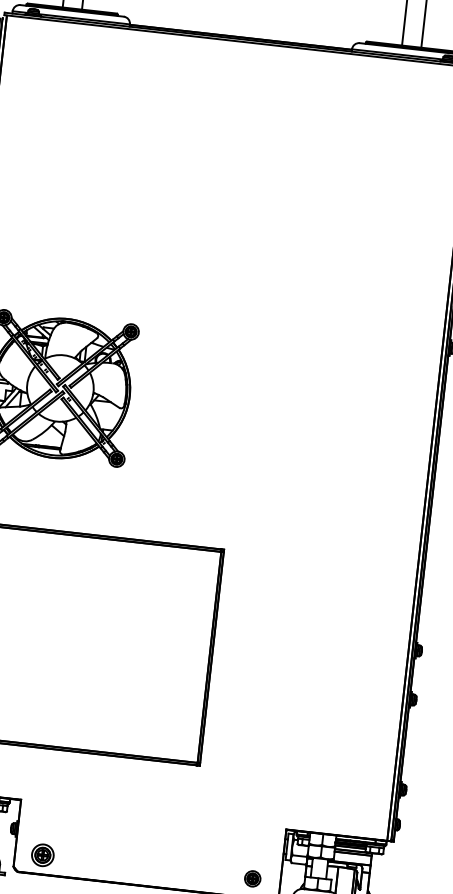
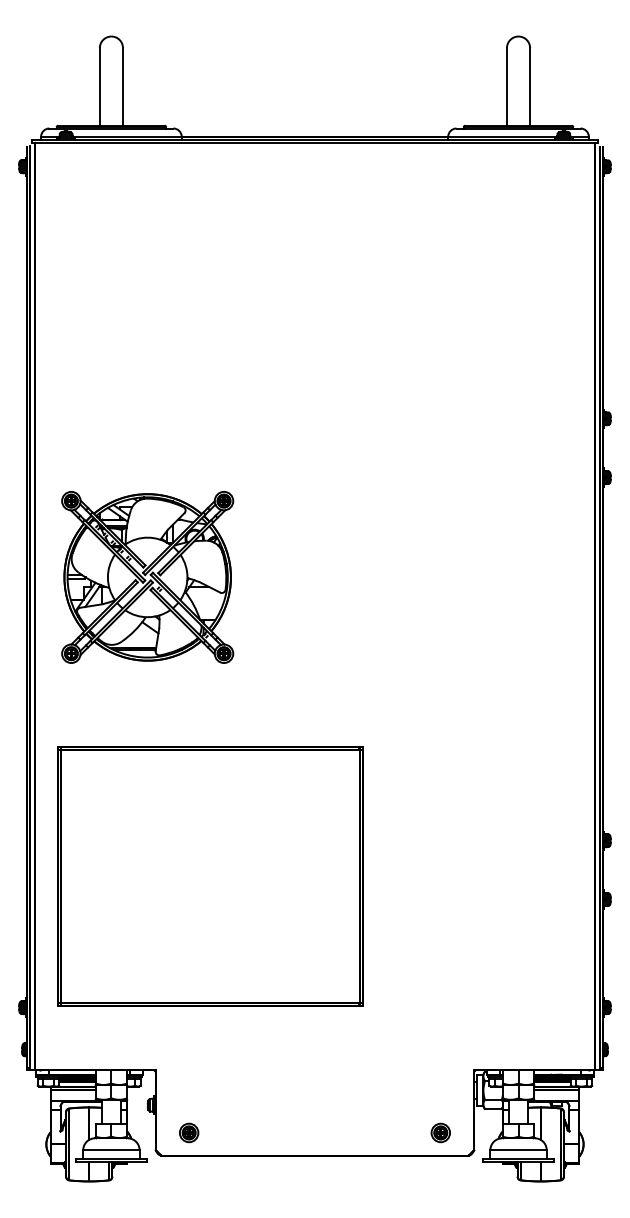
part: (43, 854) -> (189, 1132), size x0.71

